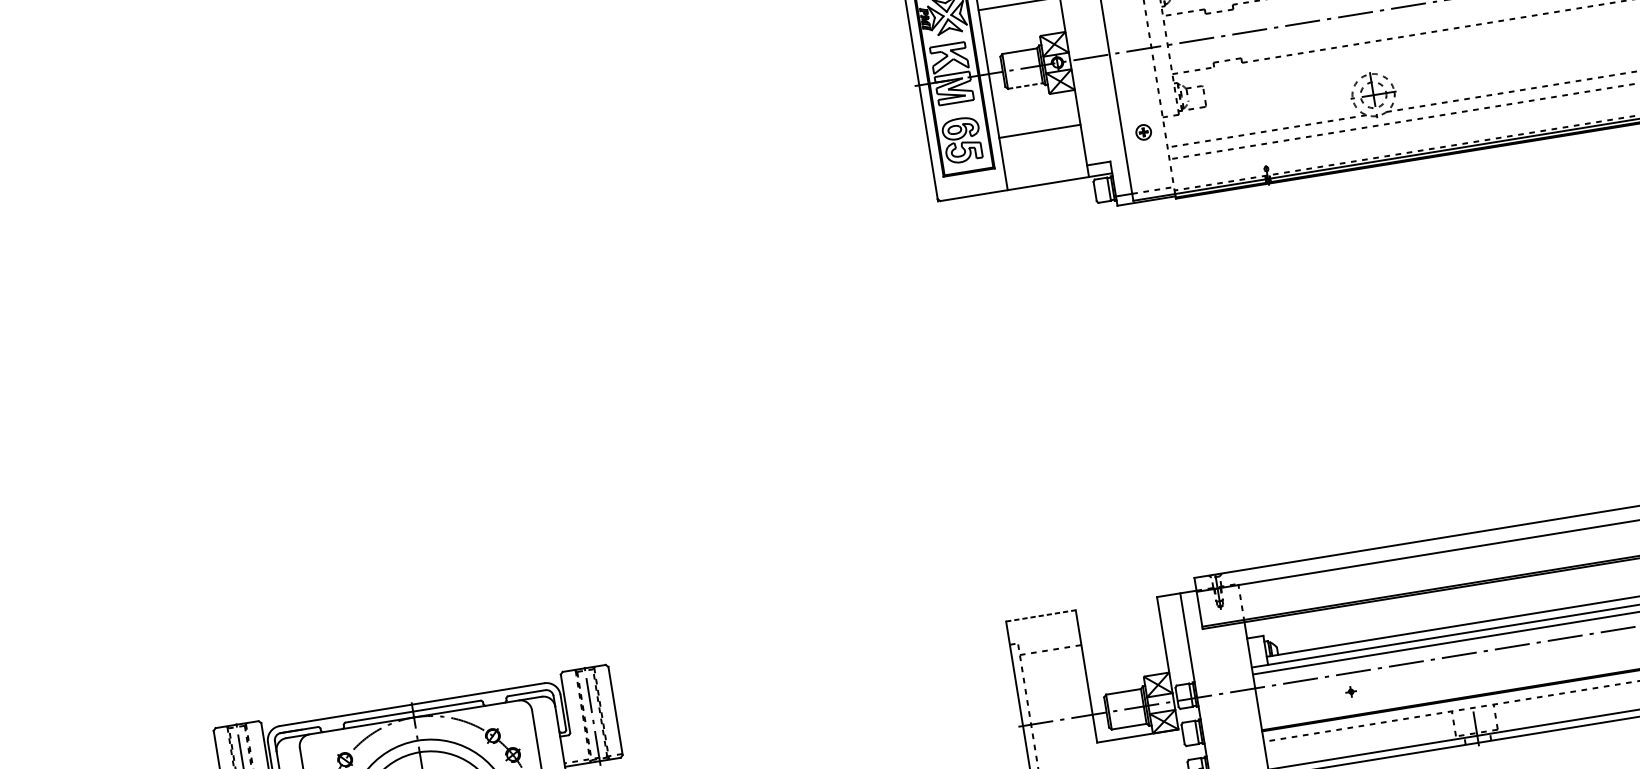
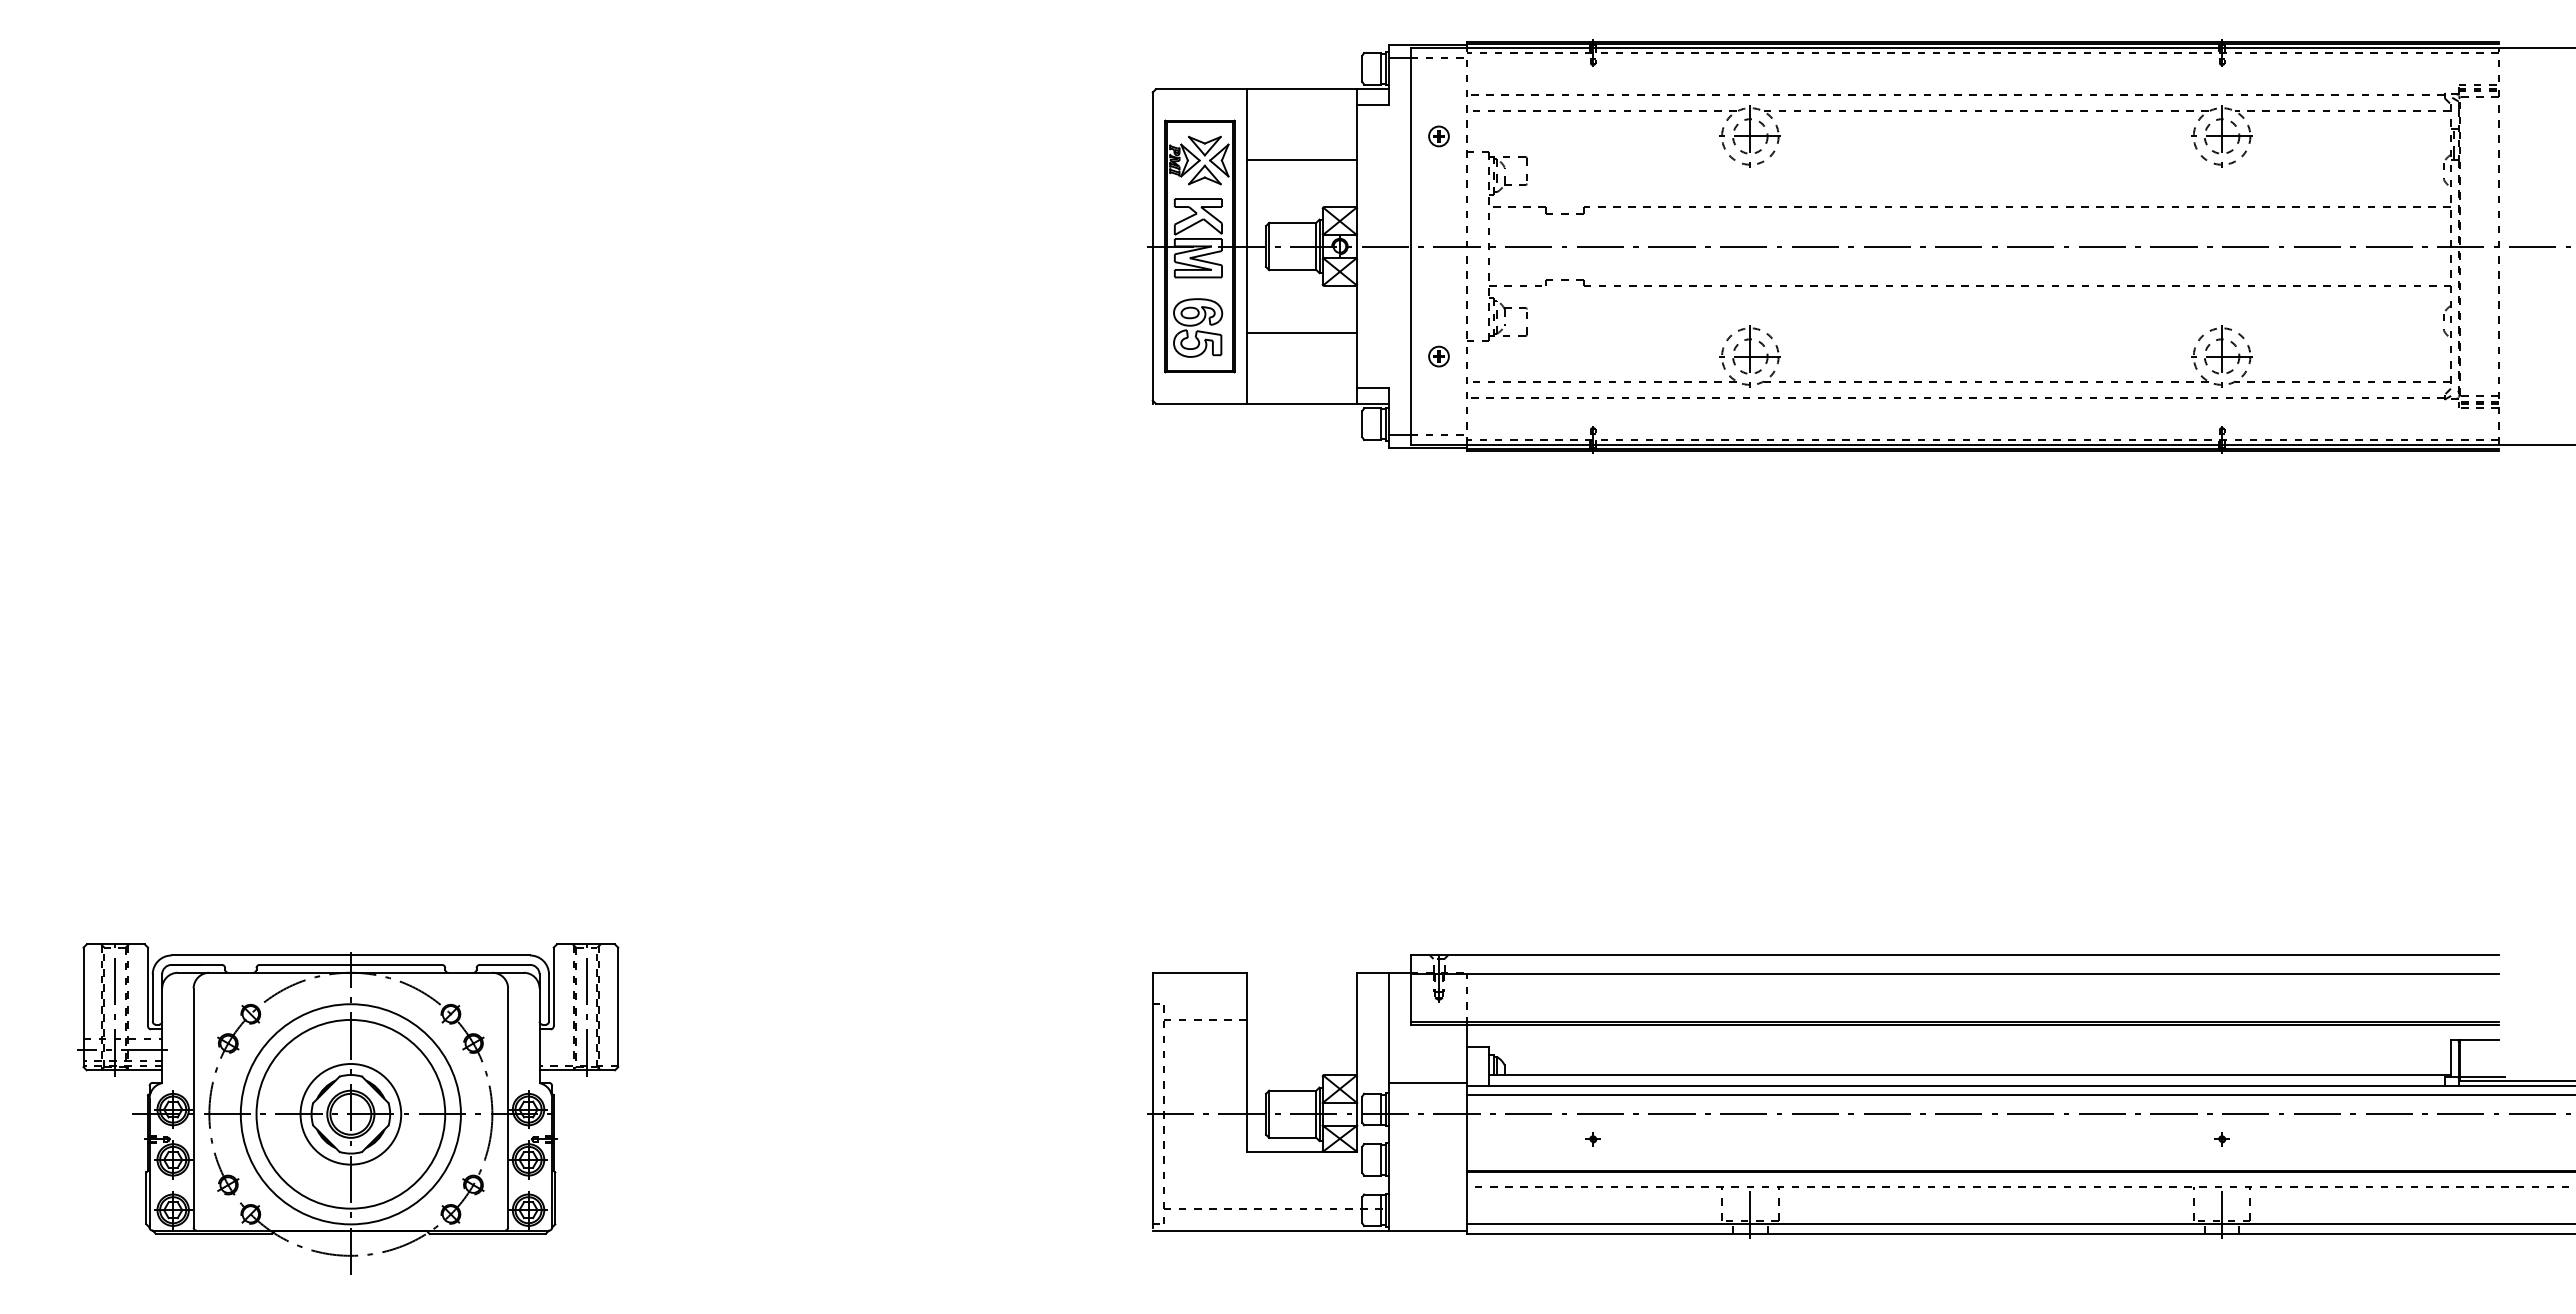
line: (1025, 86) -> (1292, 270), dashed -> solid
line: (1041, 615) -> (1200, 972), dashed -> solid
line: (1222, 670) -> (1427, 1083), added

